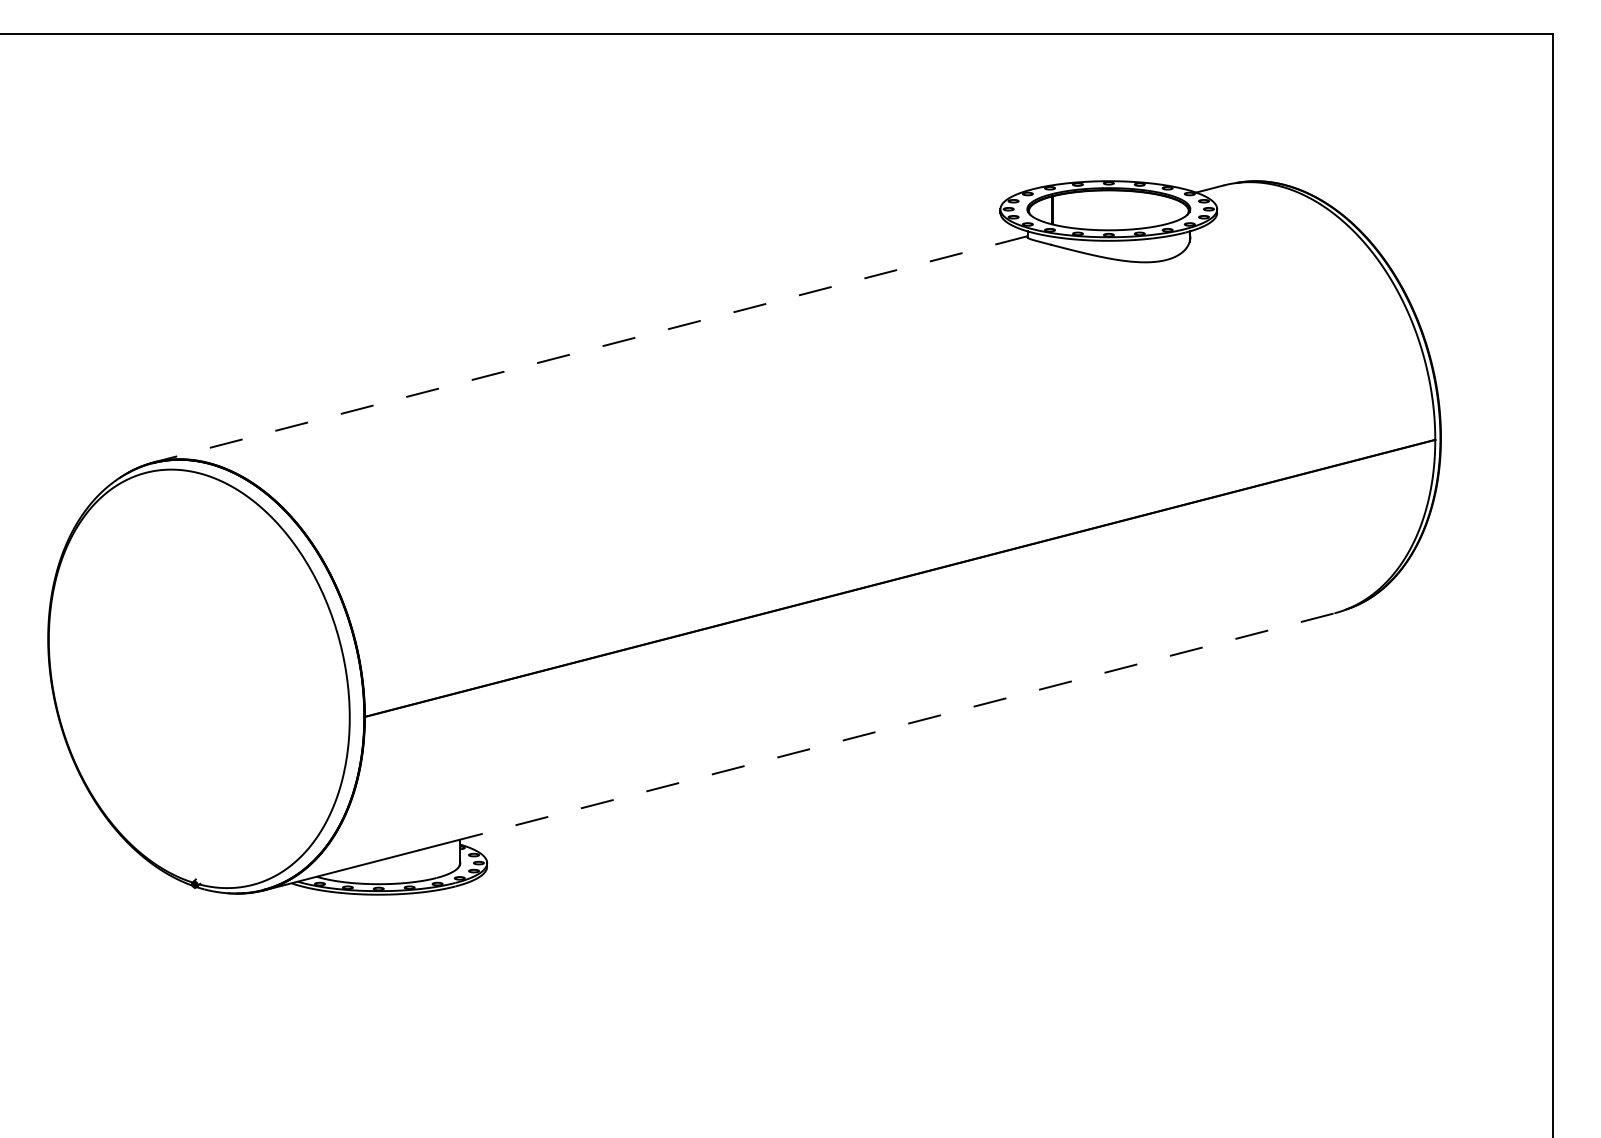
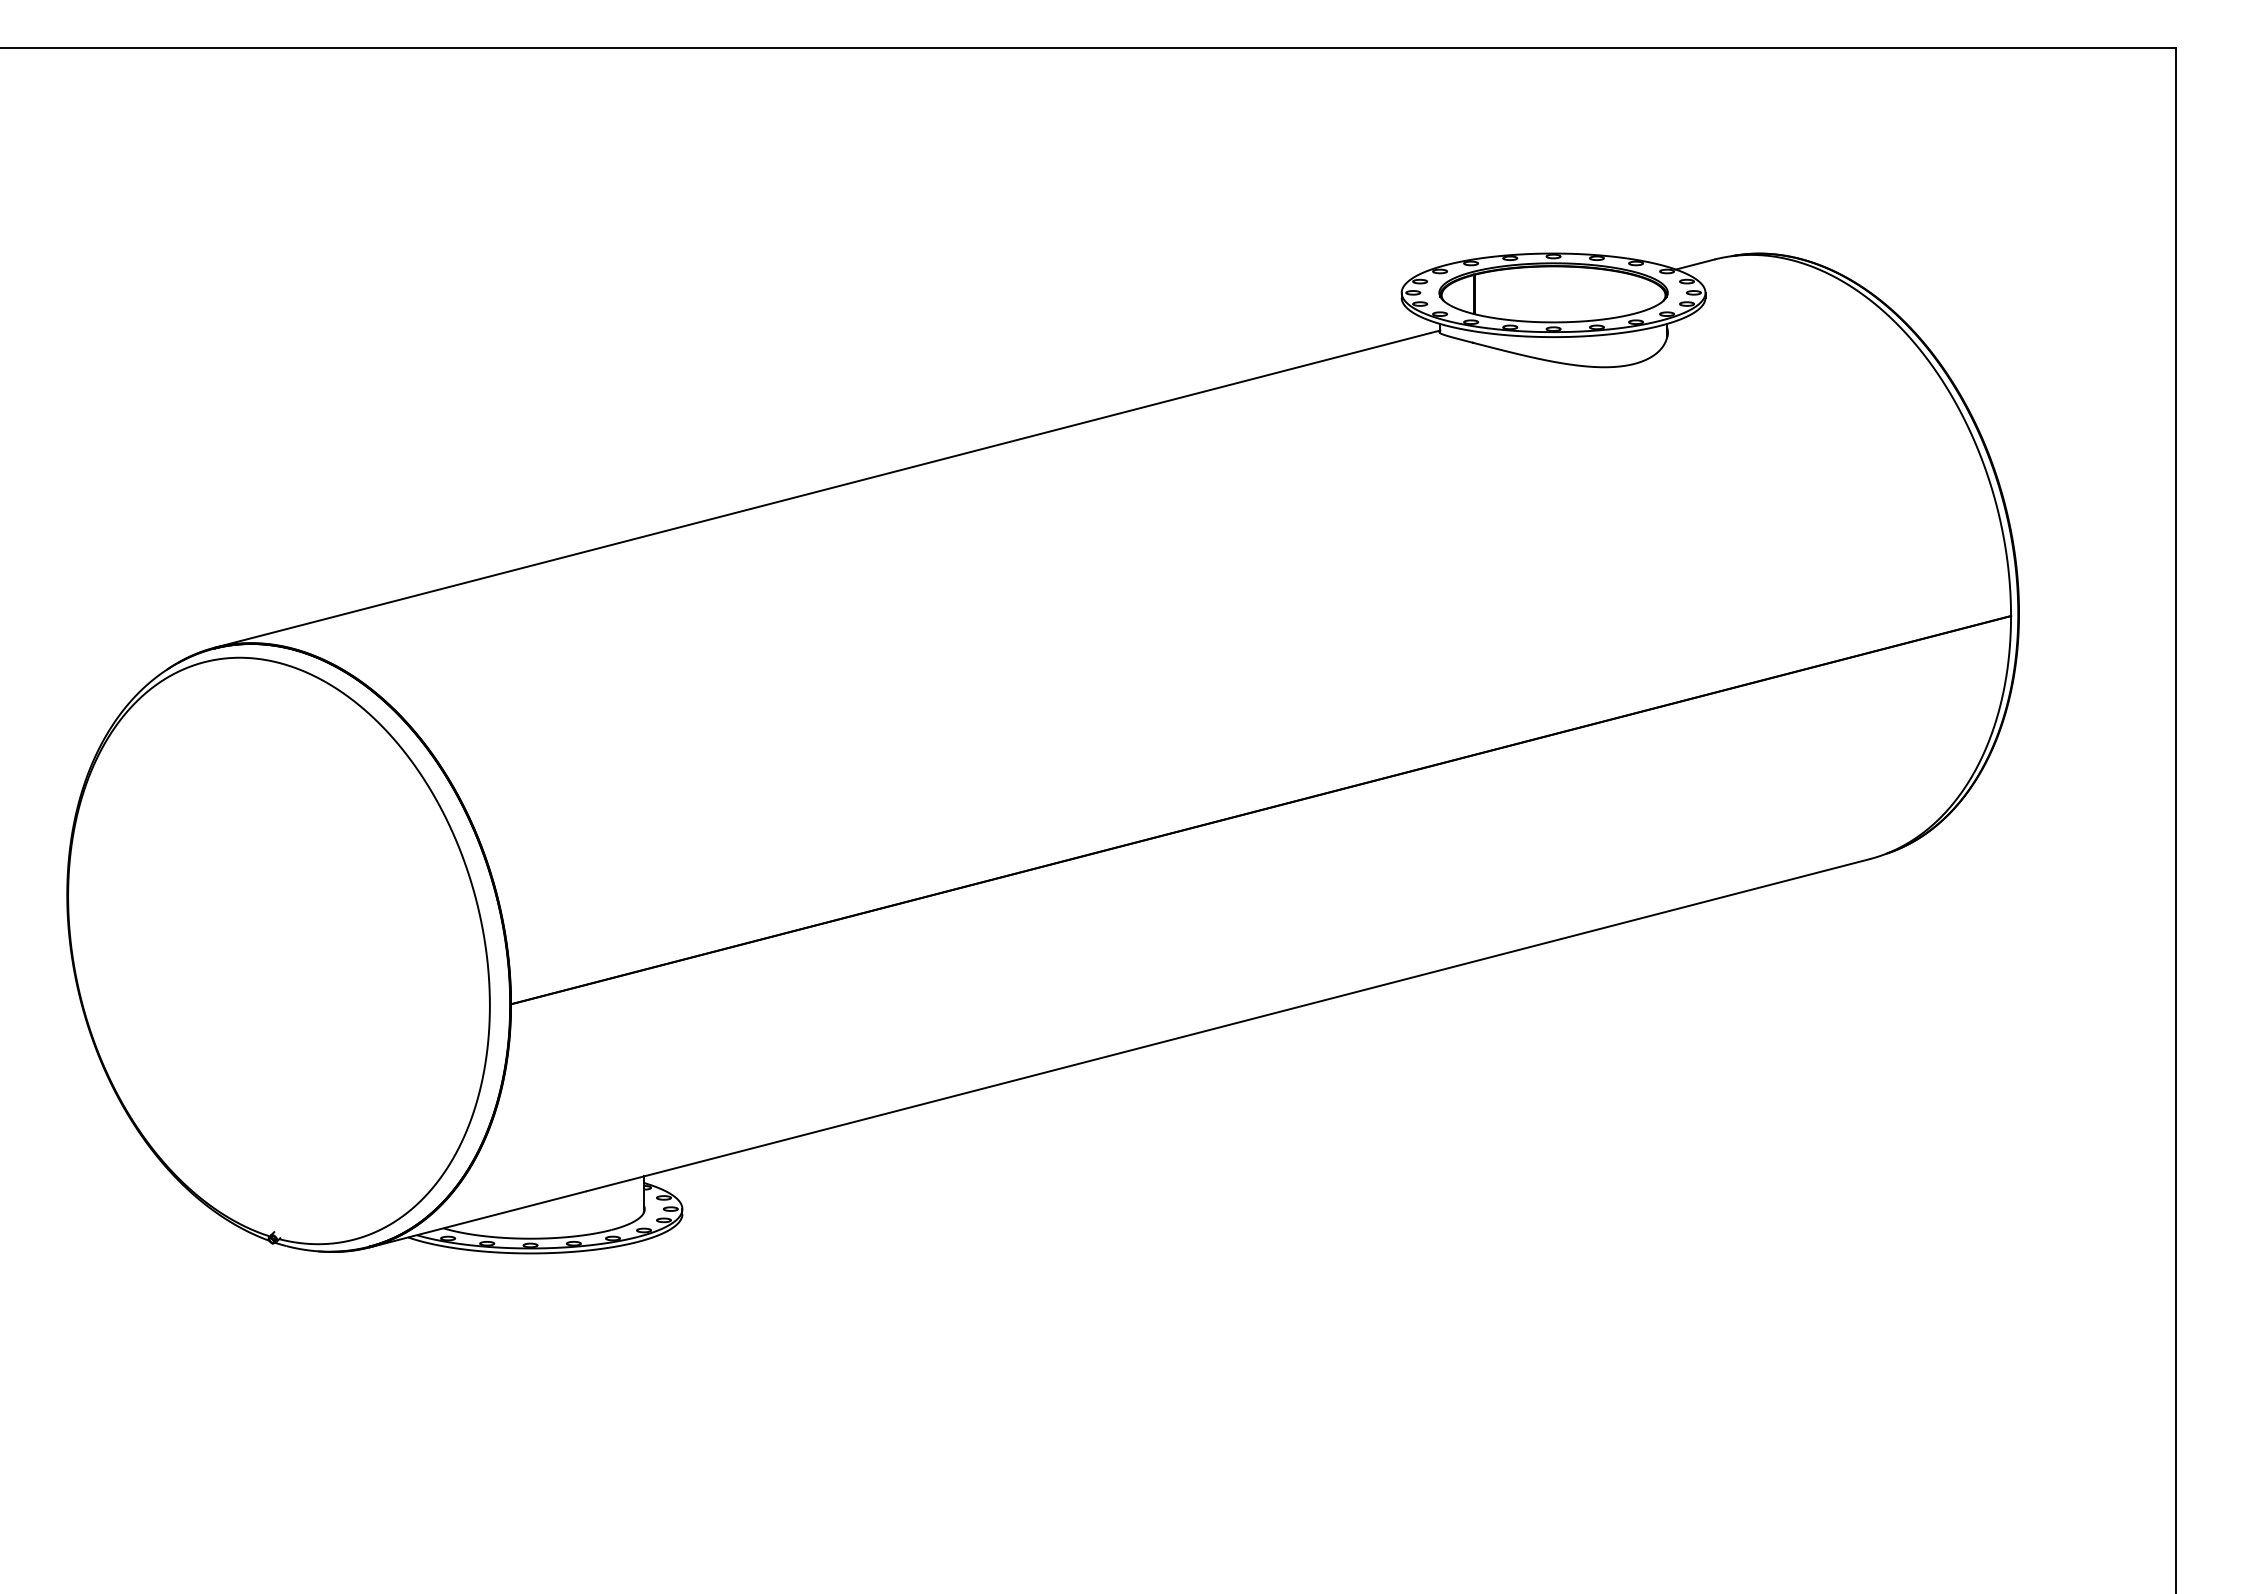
line: (589, 349) -> (826, 489), dashed -> solid
line: (892, 727) -> (1250, 1019), dashed -> solid

